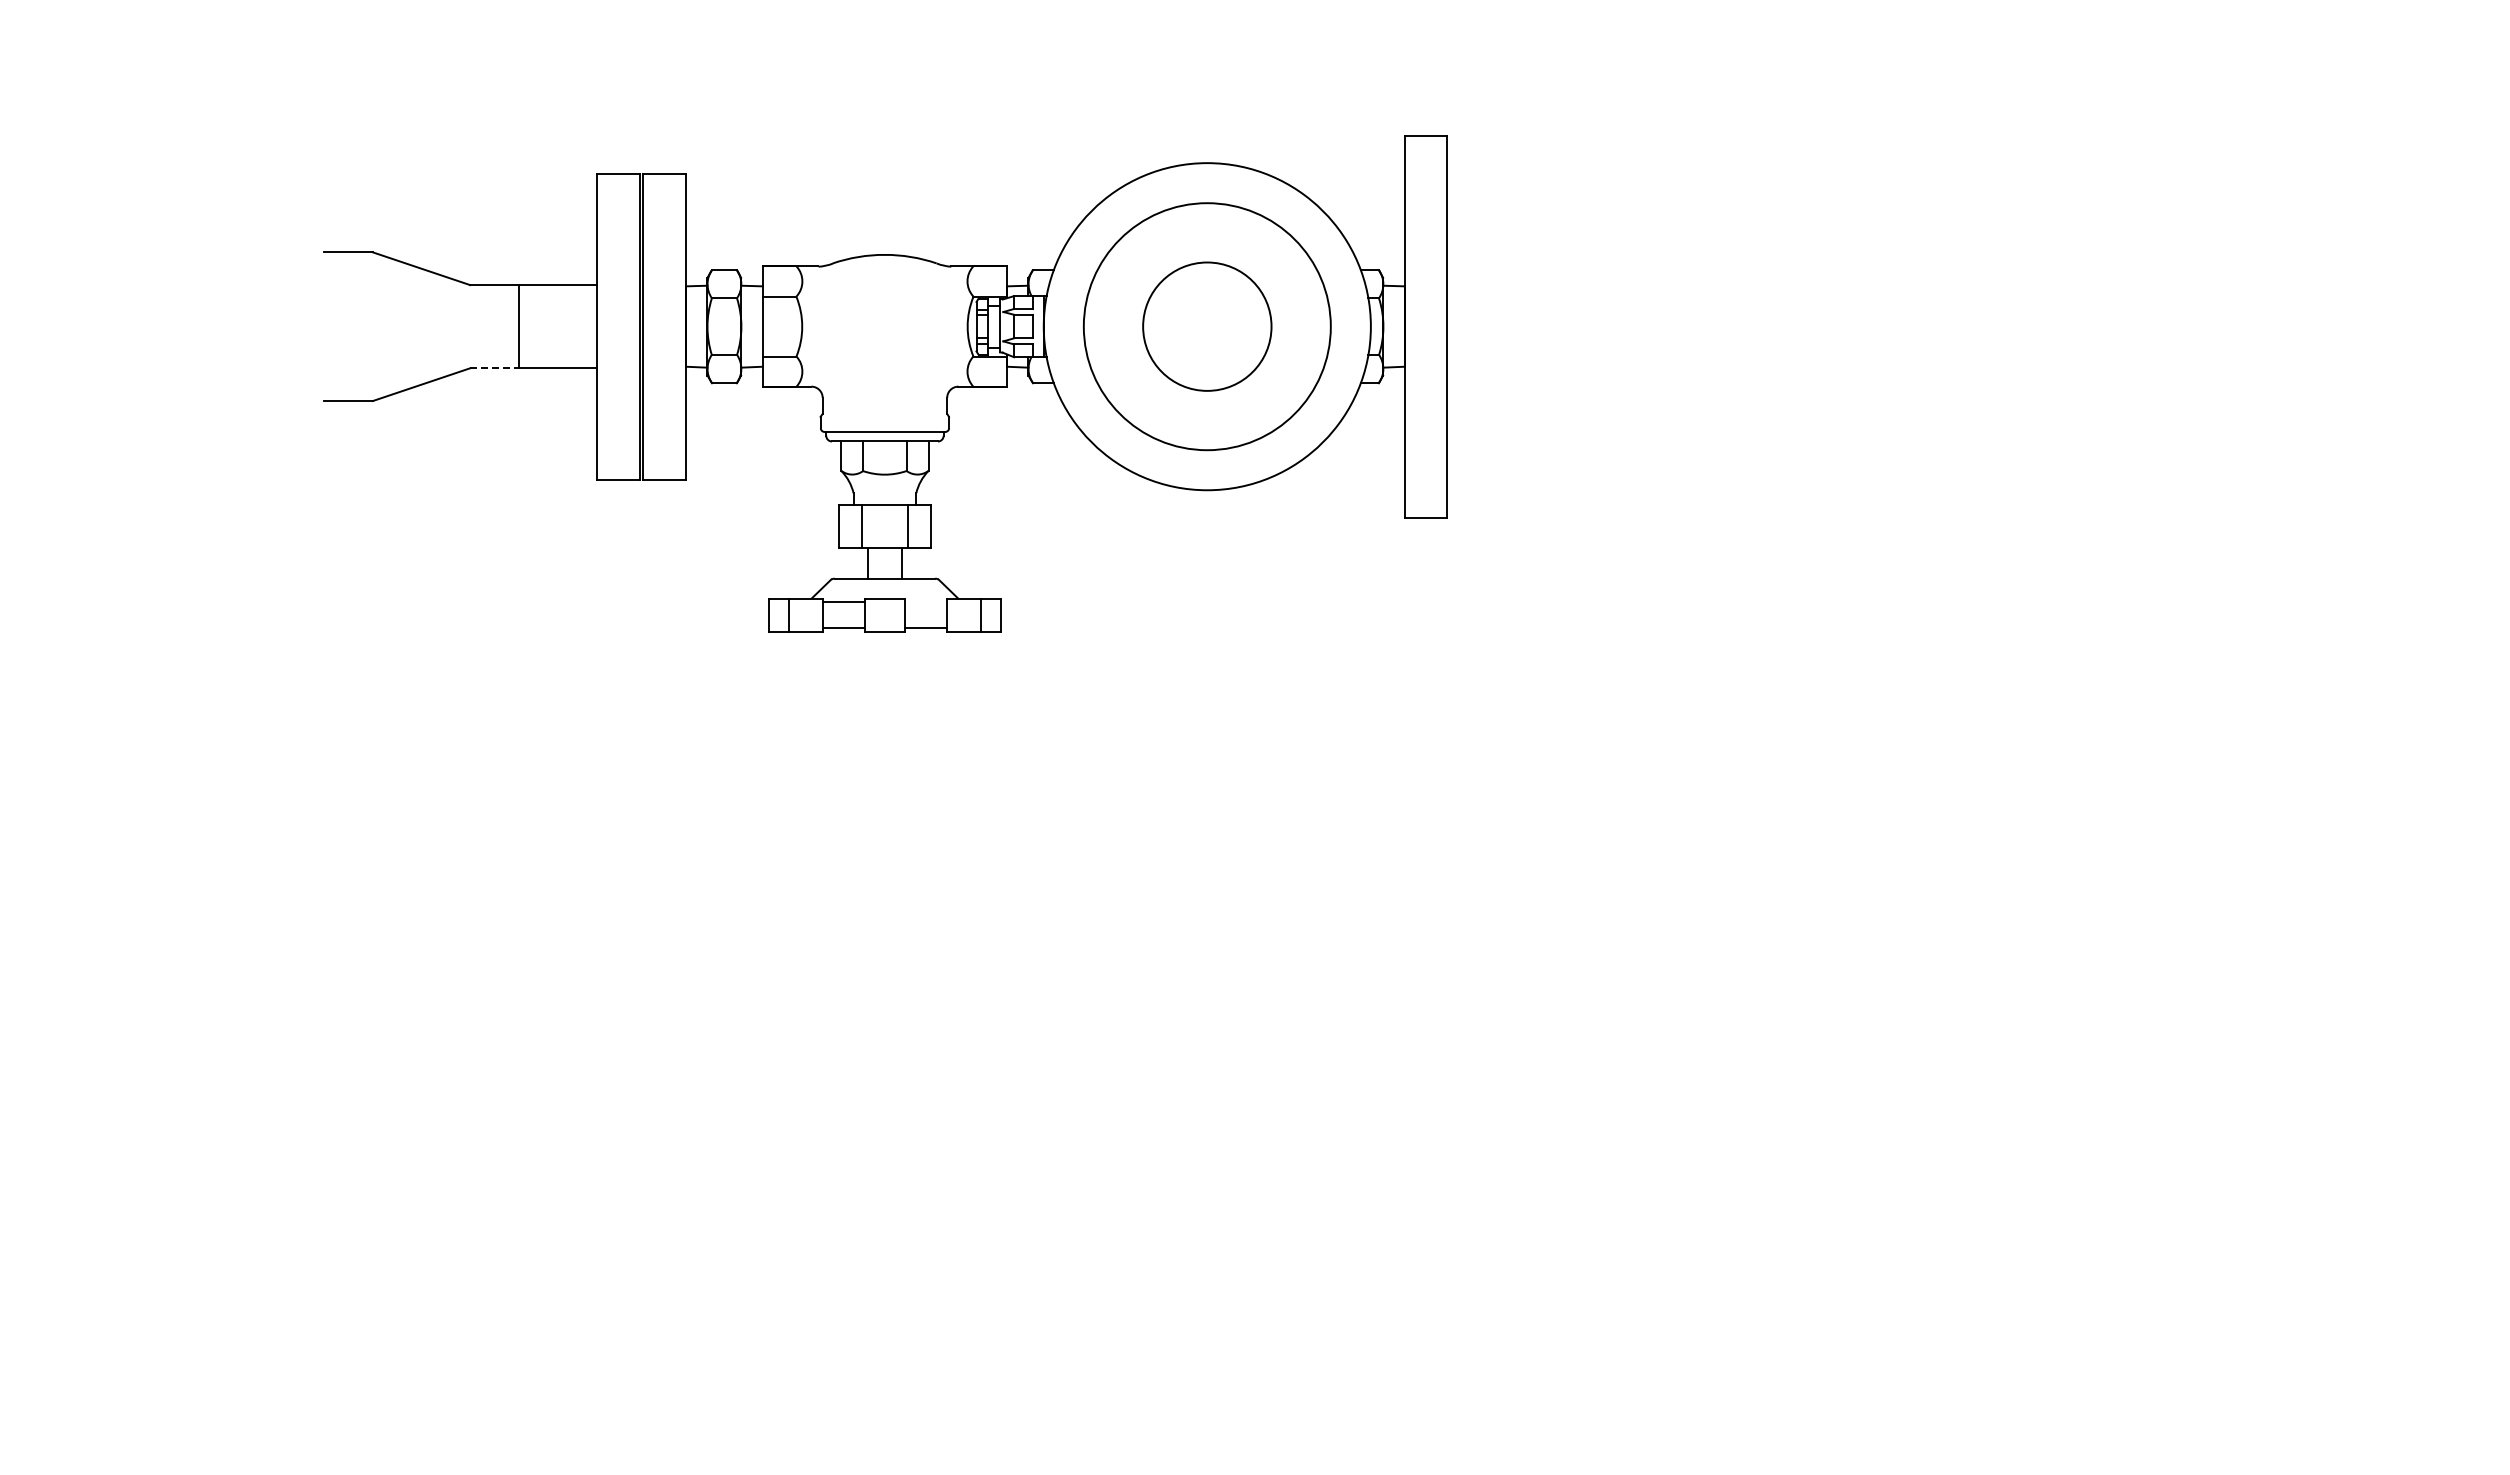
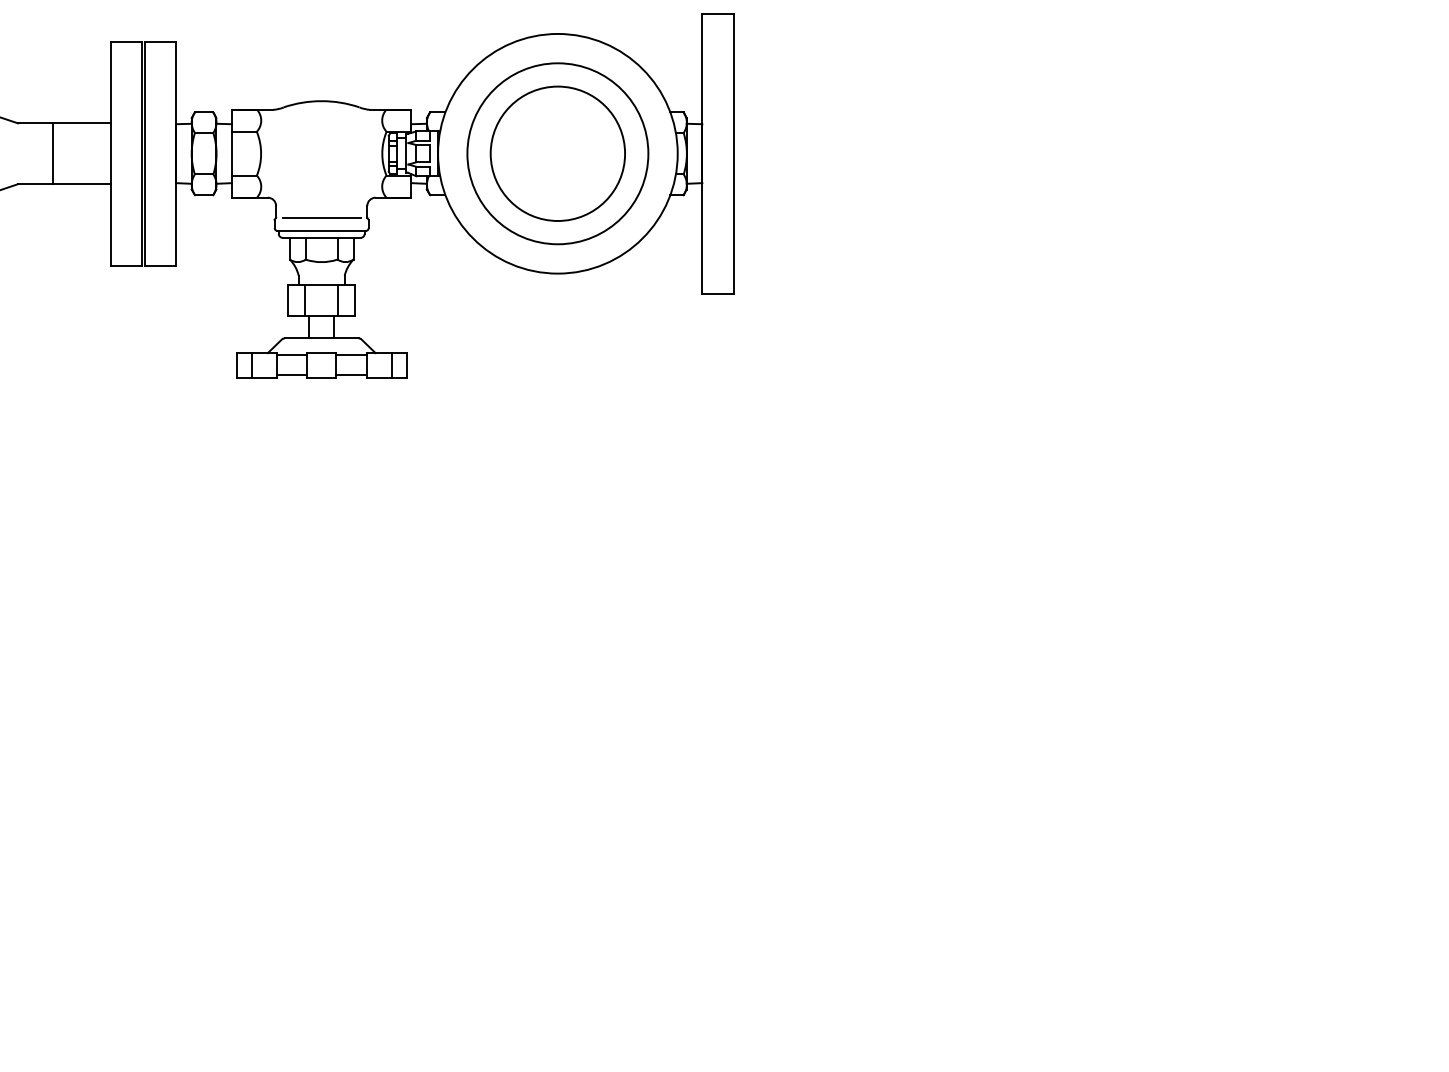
circle: (1207, 326) -> (558, 153), size x1.43
line: (494, 368) -> (35, 184), dashed -> solid
line: (884, 413) -> (321, 217), added
line: (925, 601) -> (351, 355), added

